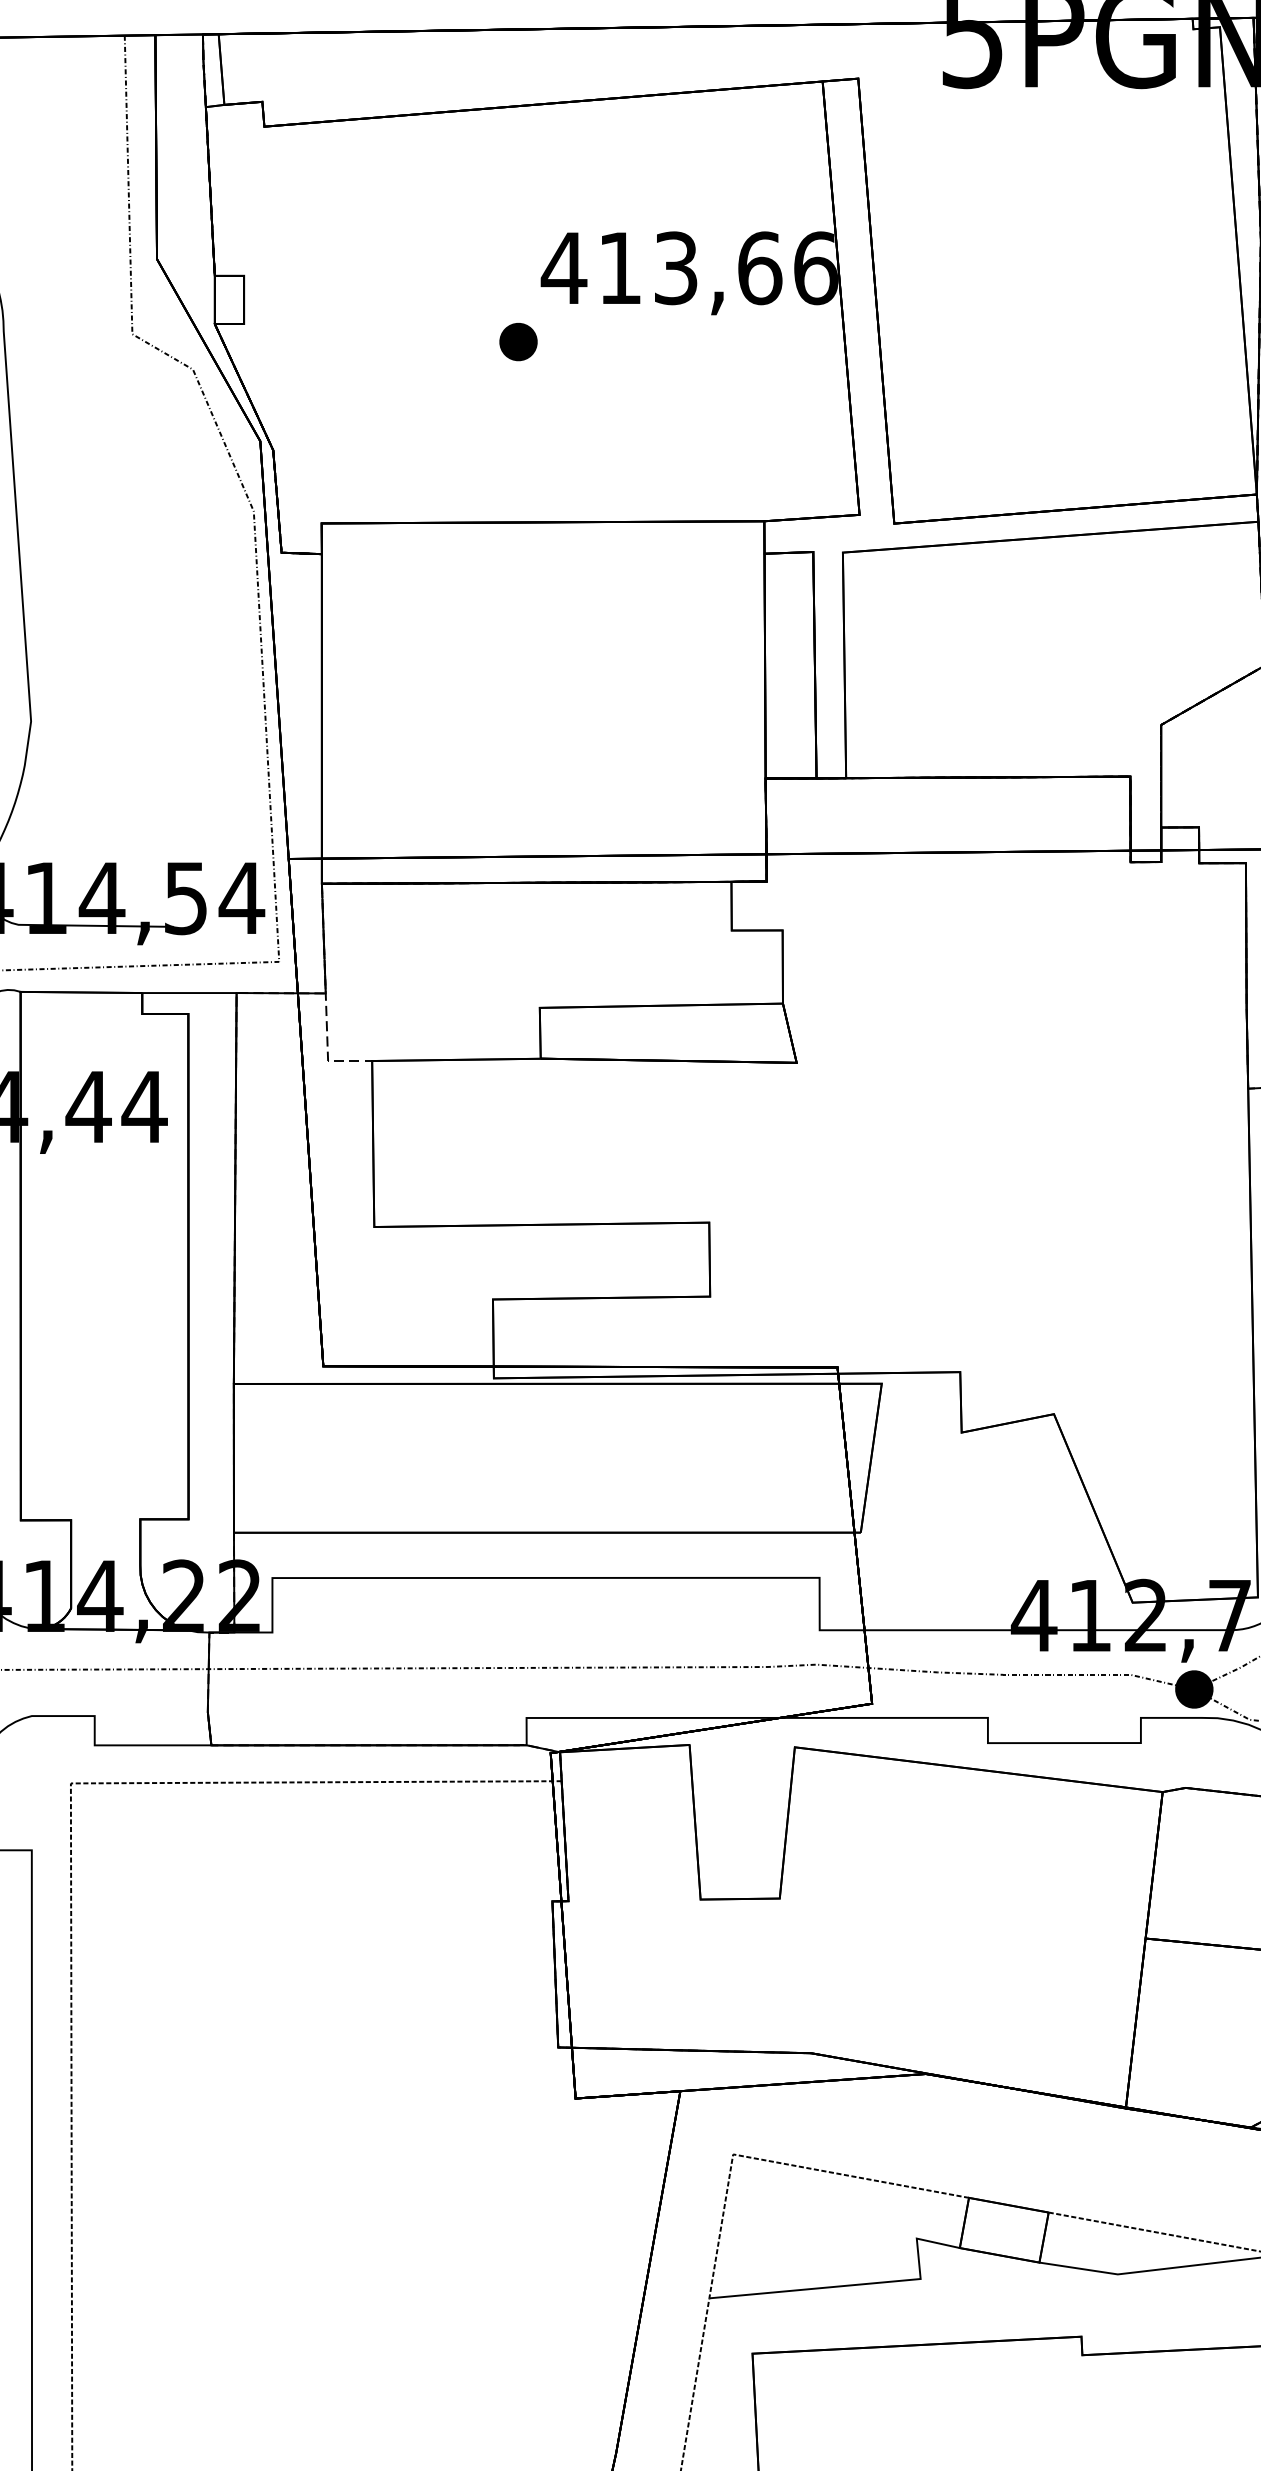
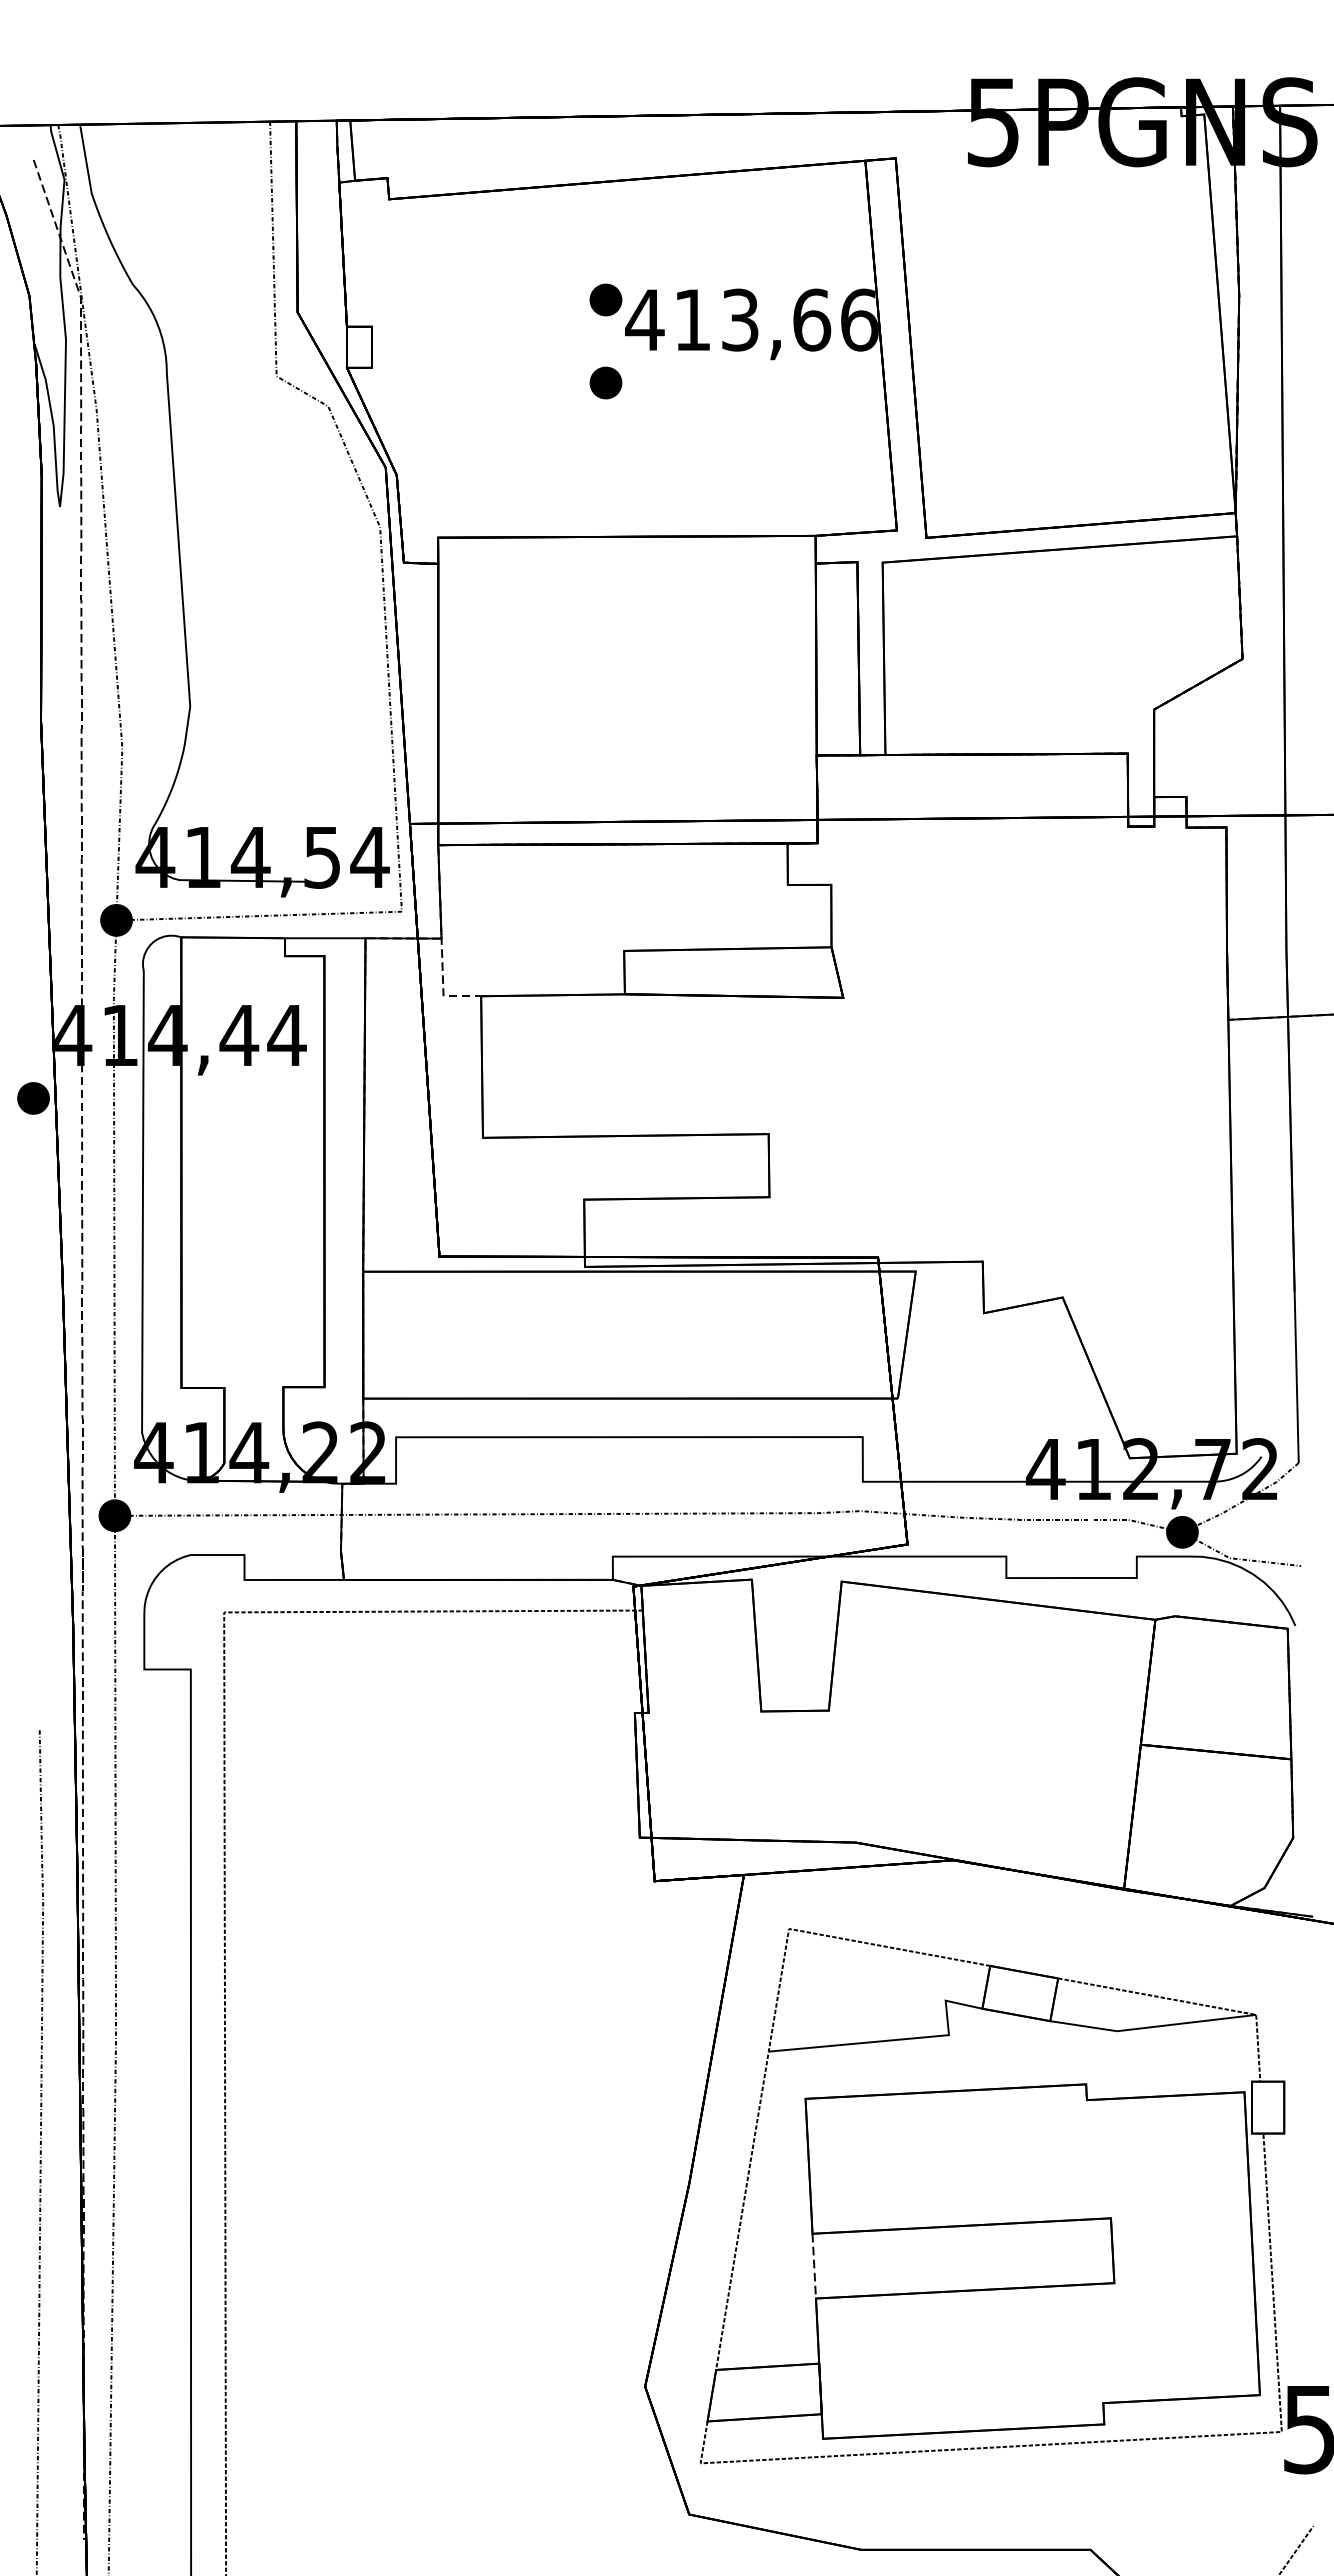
part: (517, 244) -> (605, 299), added

